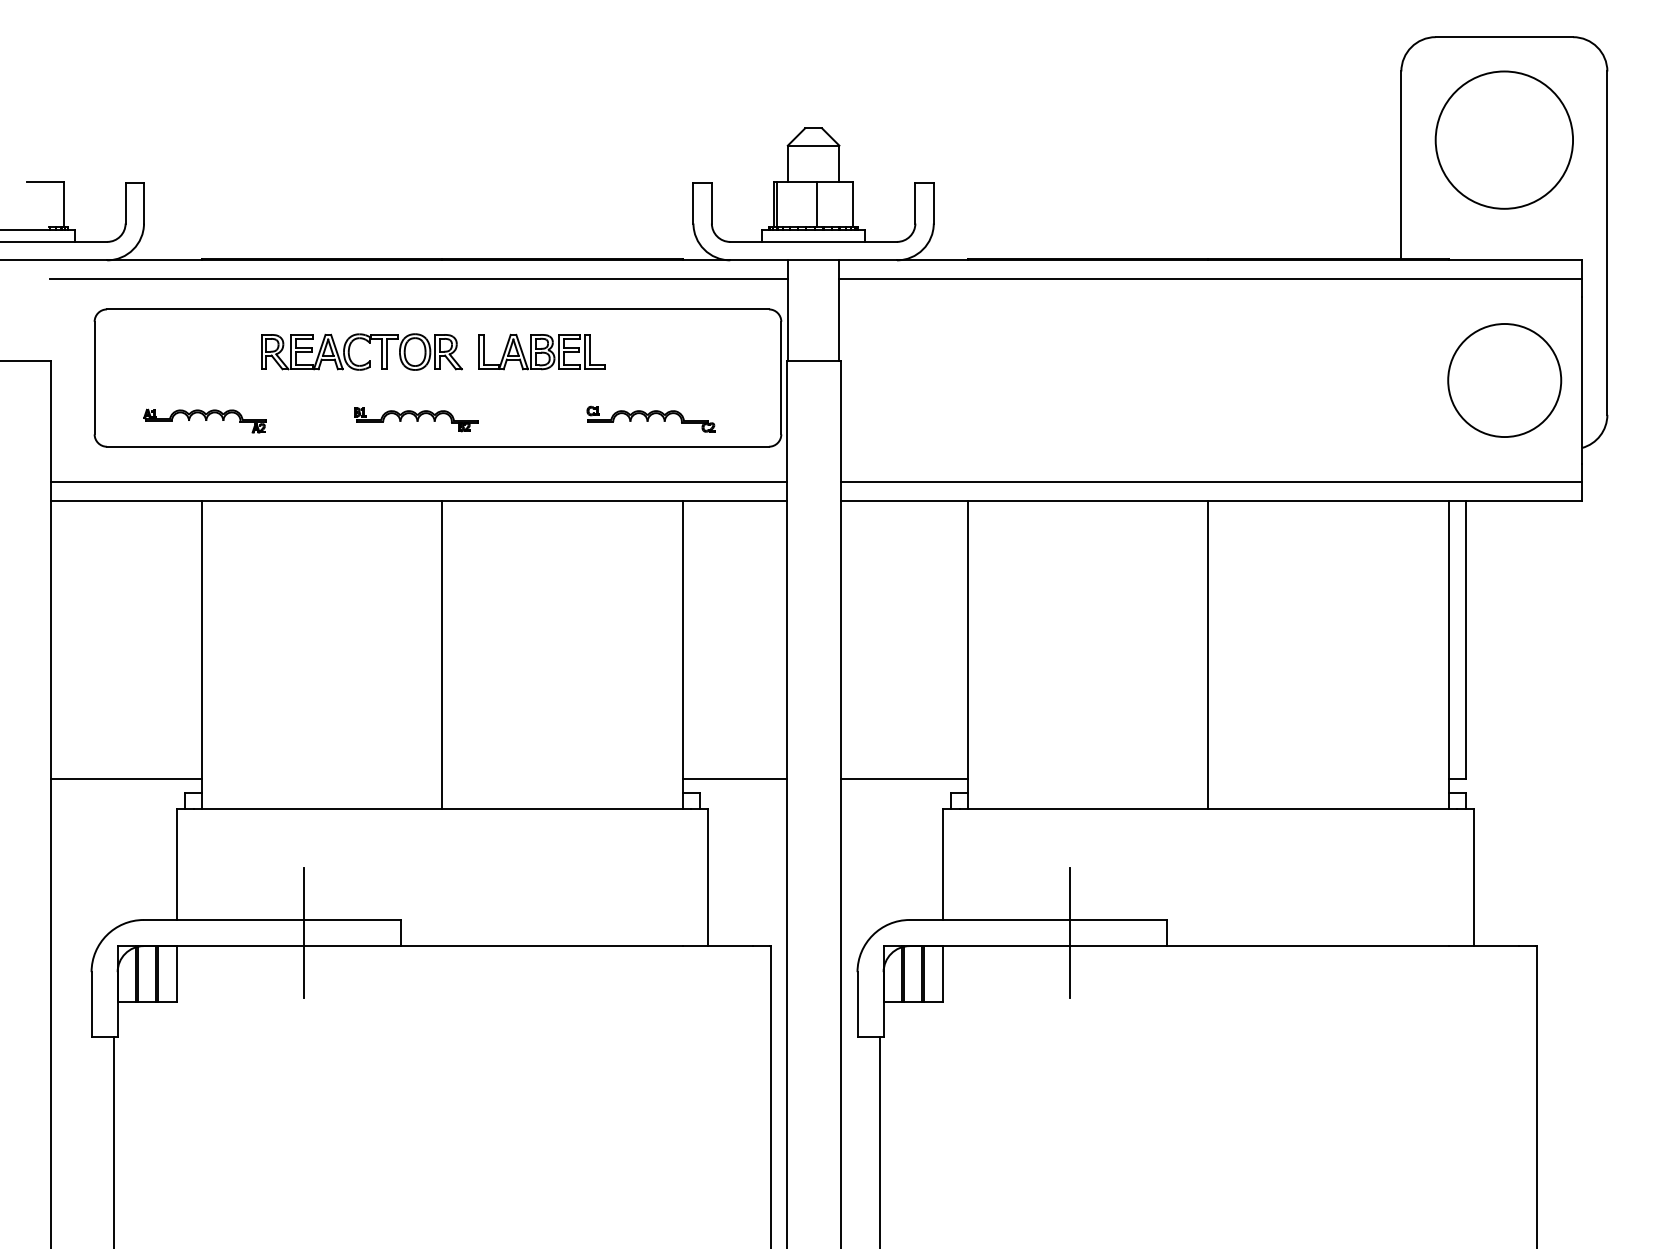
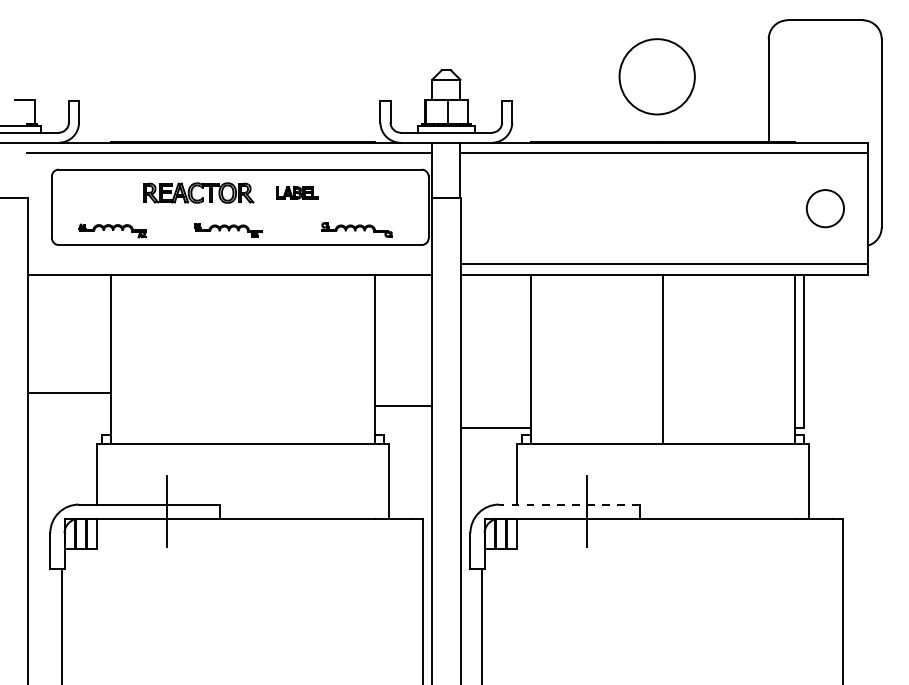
circle: (1503, 139) -> (656, 76), moved
part: (542, 351) -> (297, 192), size x0.6
circle: (1504, 380) -> (825, 208), size x0.6
line: (418, 482) -> (229, 264), removed
line: (442, 653) -> (242, 358), removed
line: (124, 779) -> (68, 392), moved
line: (733, 779) -> (402, 405), moved
line: (1036, 919) -> (568, 504), solid -> dashed

